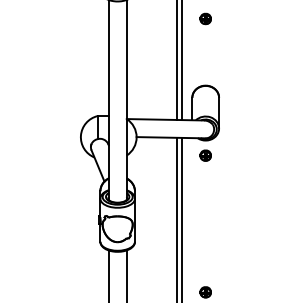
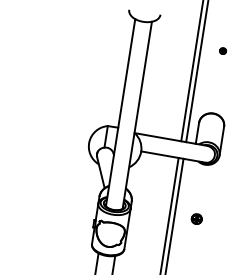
part: (205, 18) -> (222, 50), size x0.6
part: (205, 155) -> (196, 218), moved

